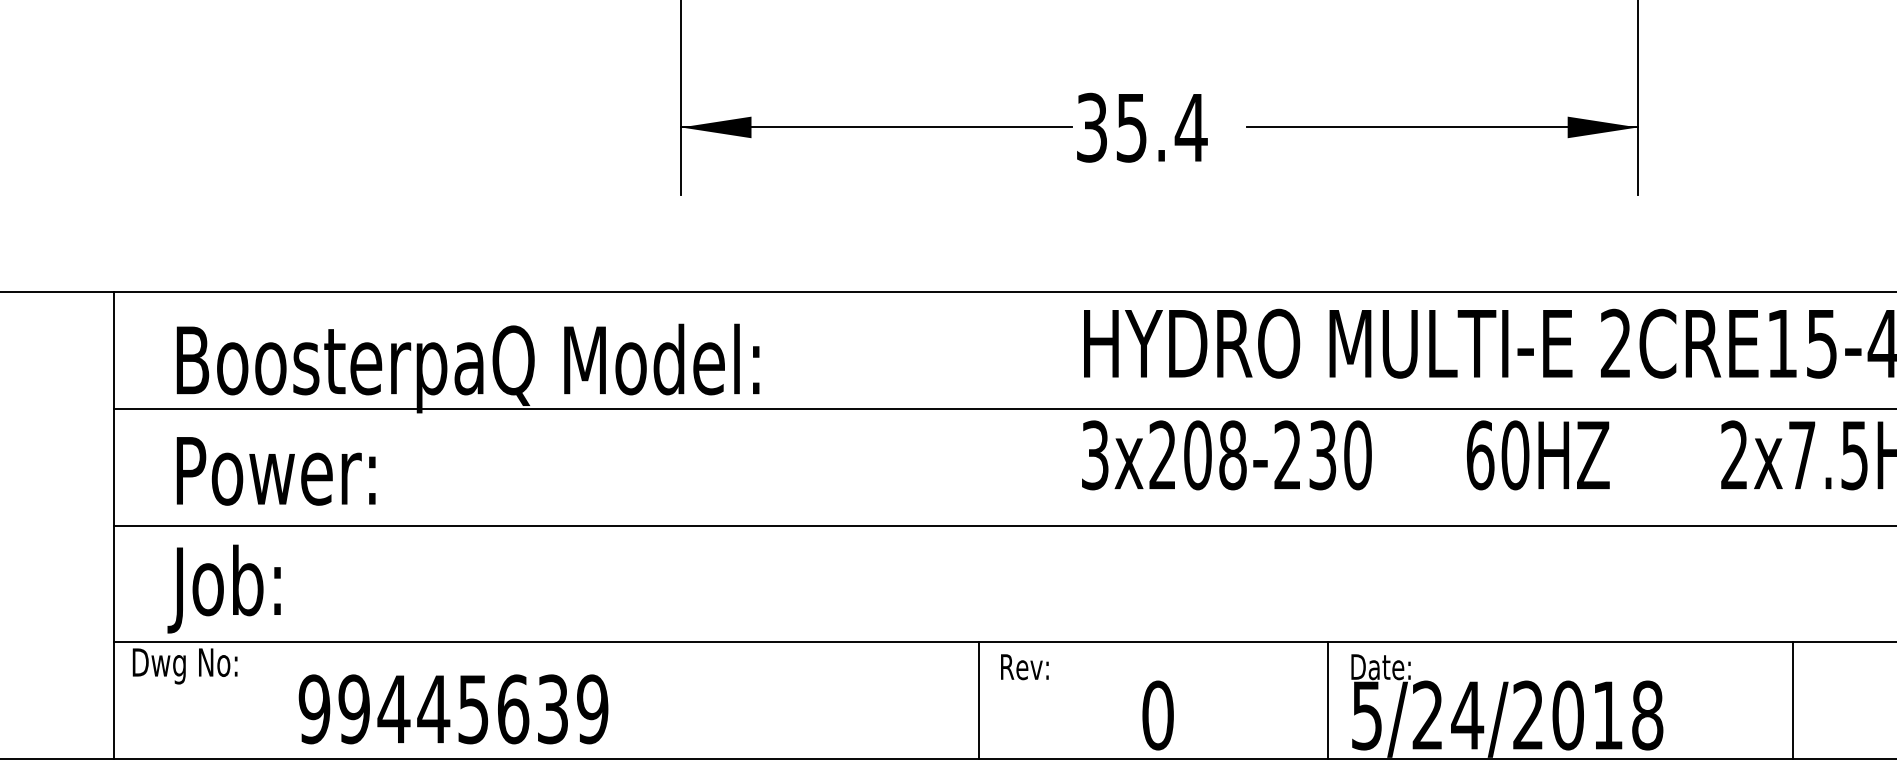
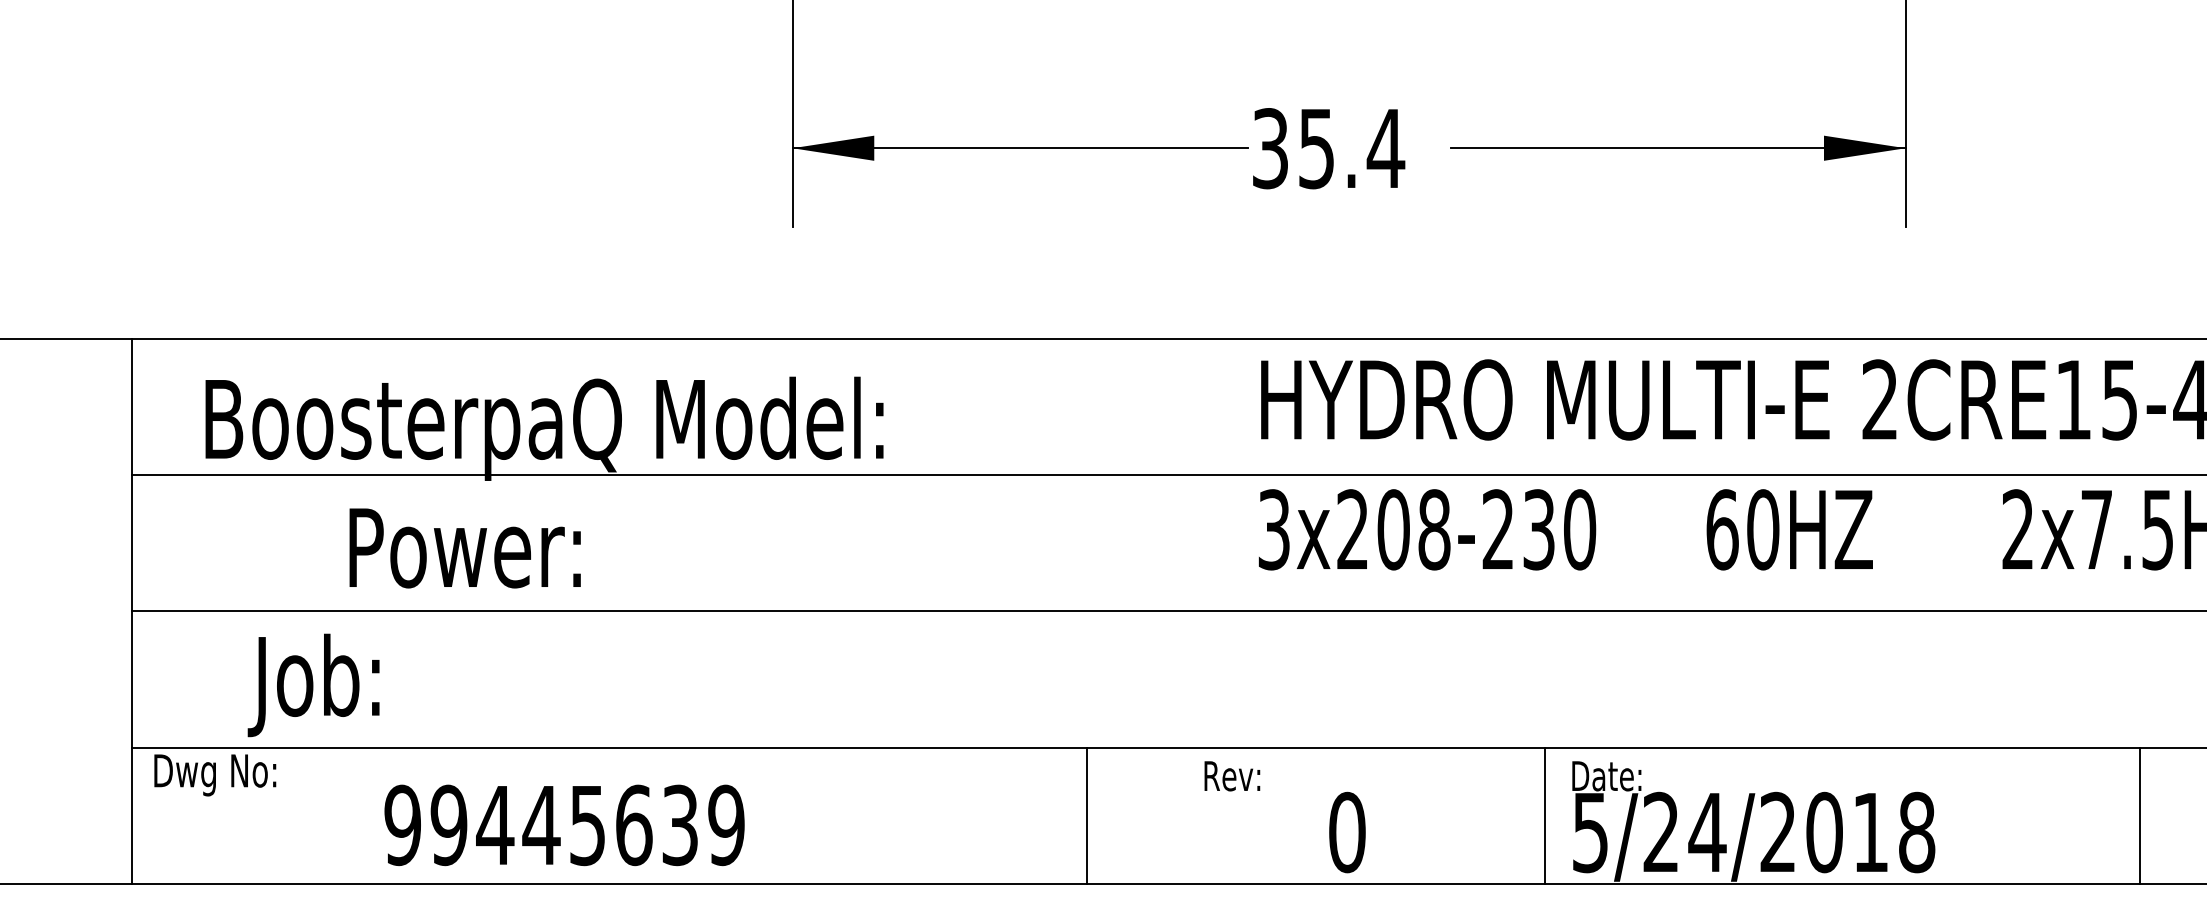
text: (275, 471) -> (464, 548), moved
text: (224, 589) -> (313, 685), moved
text: (1024, 667) -> (1232, 776), moved
line: (979, 700) -> (1087, 815), moved
line: (1793, 700) -> (2140, 815), moved
text: (453, 709) -> (564, 825), moved

